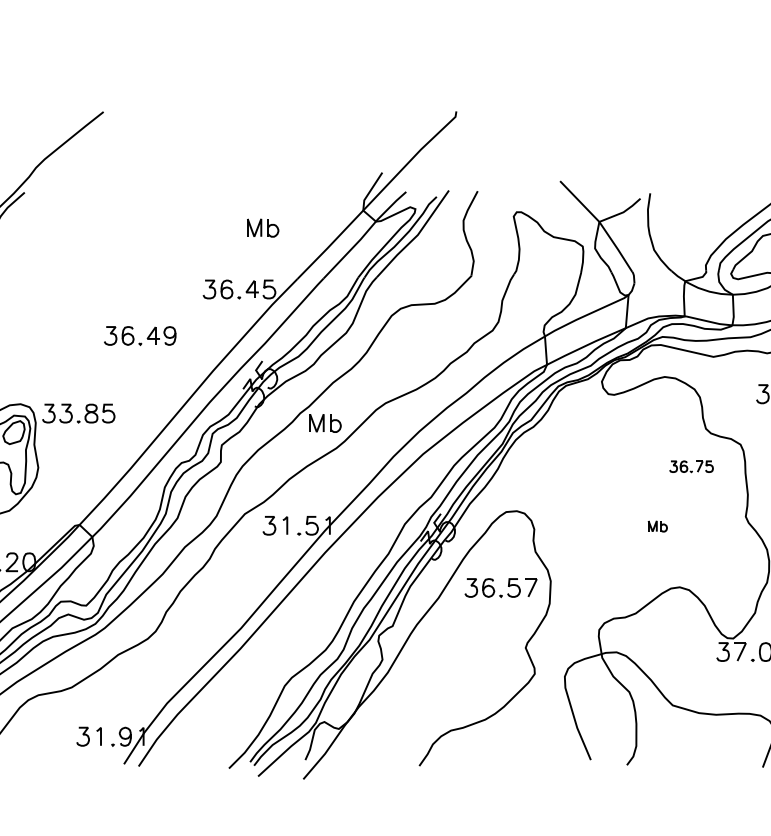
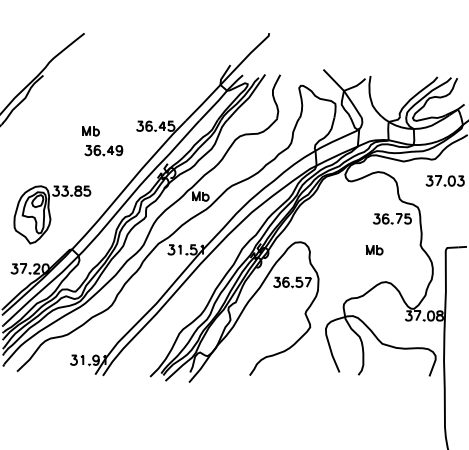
part: (262, 228) -> (90, 131), moved
part: (690, 465) -> (391, 218), size x1.67
part: (657, 526) -> (374, 250), size x1.67

